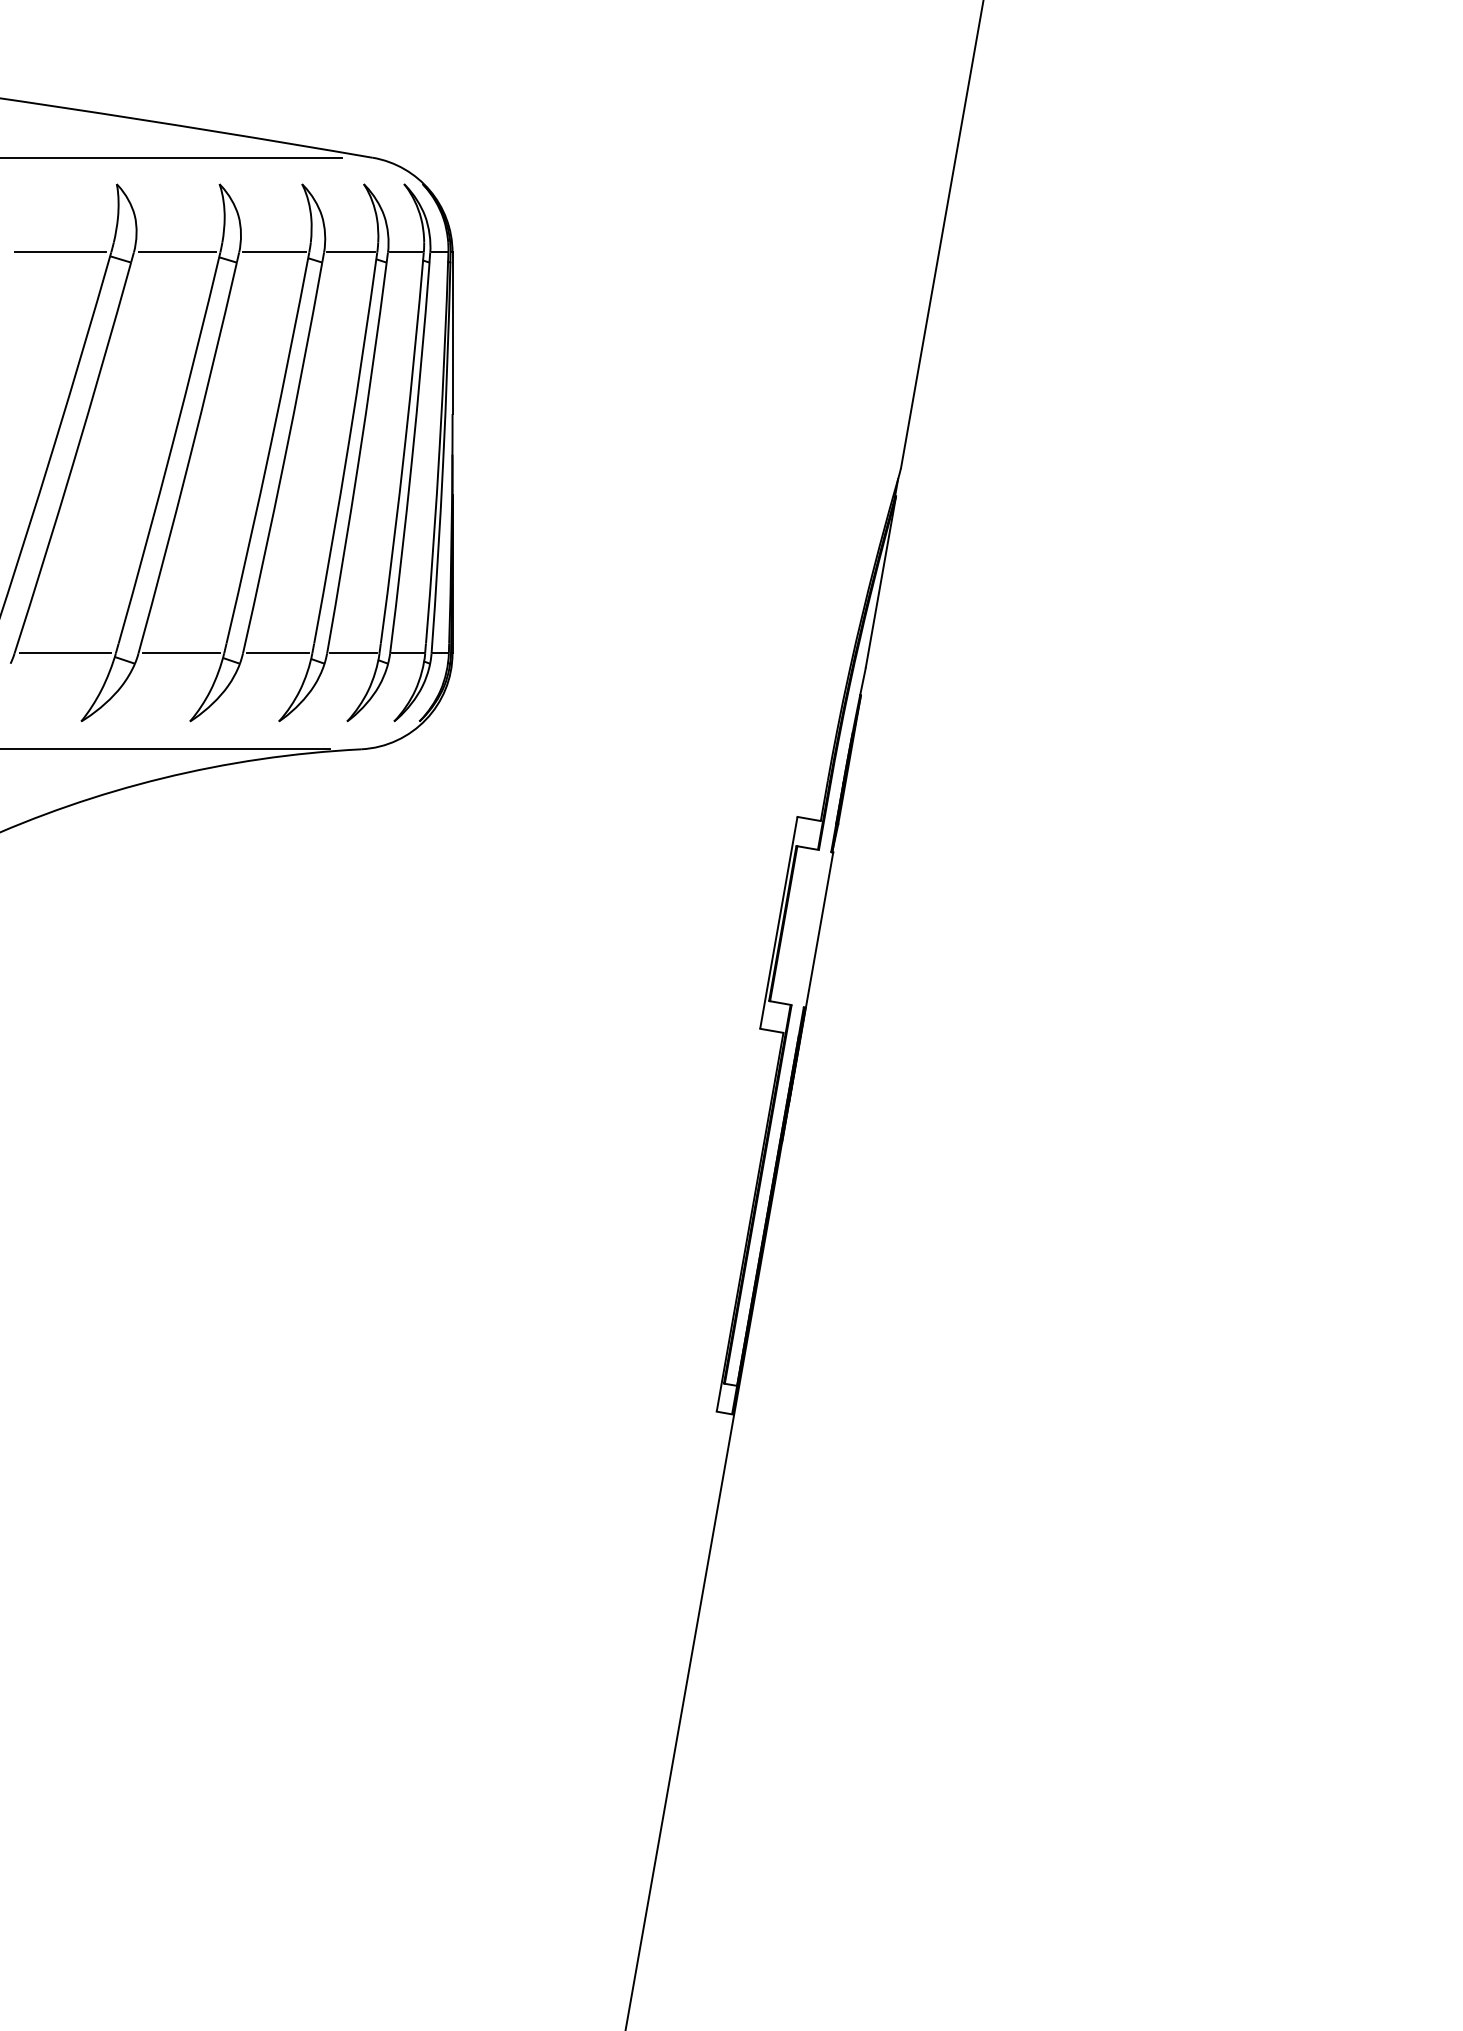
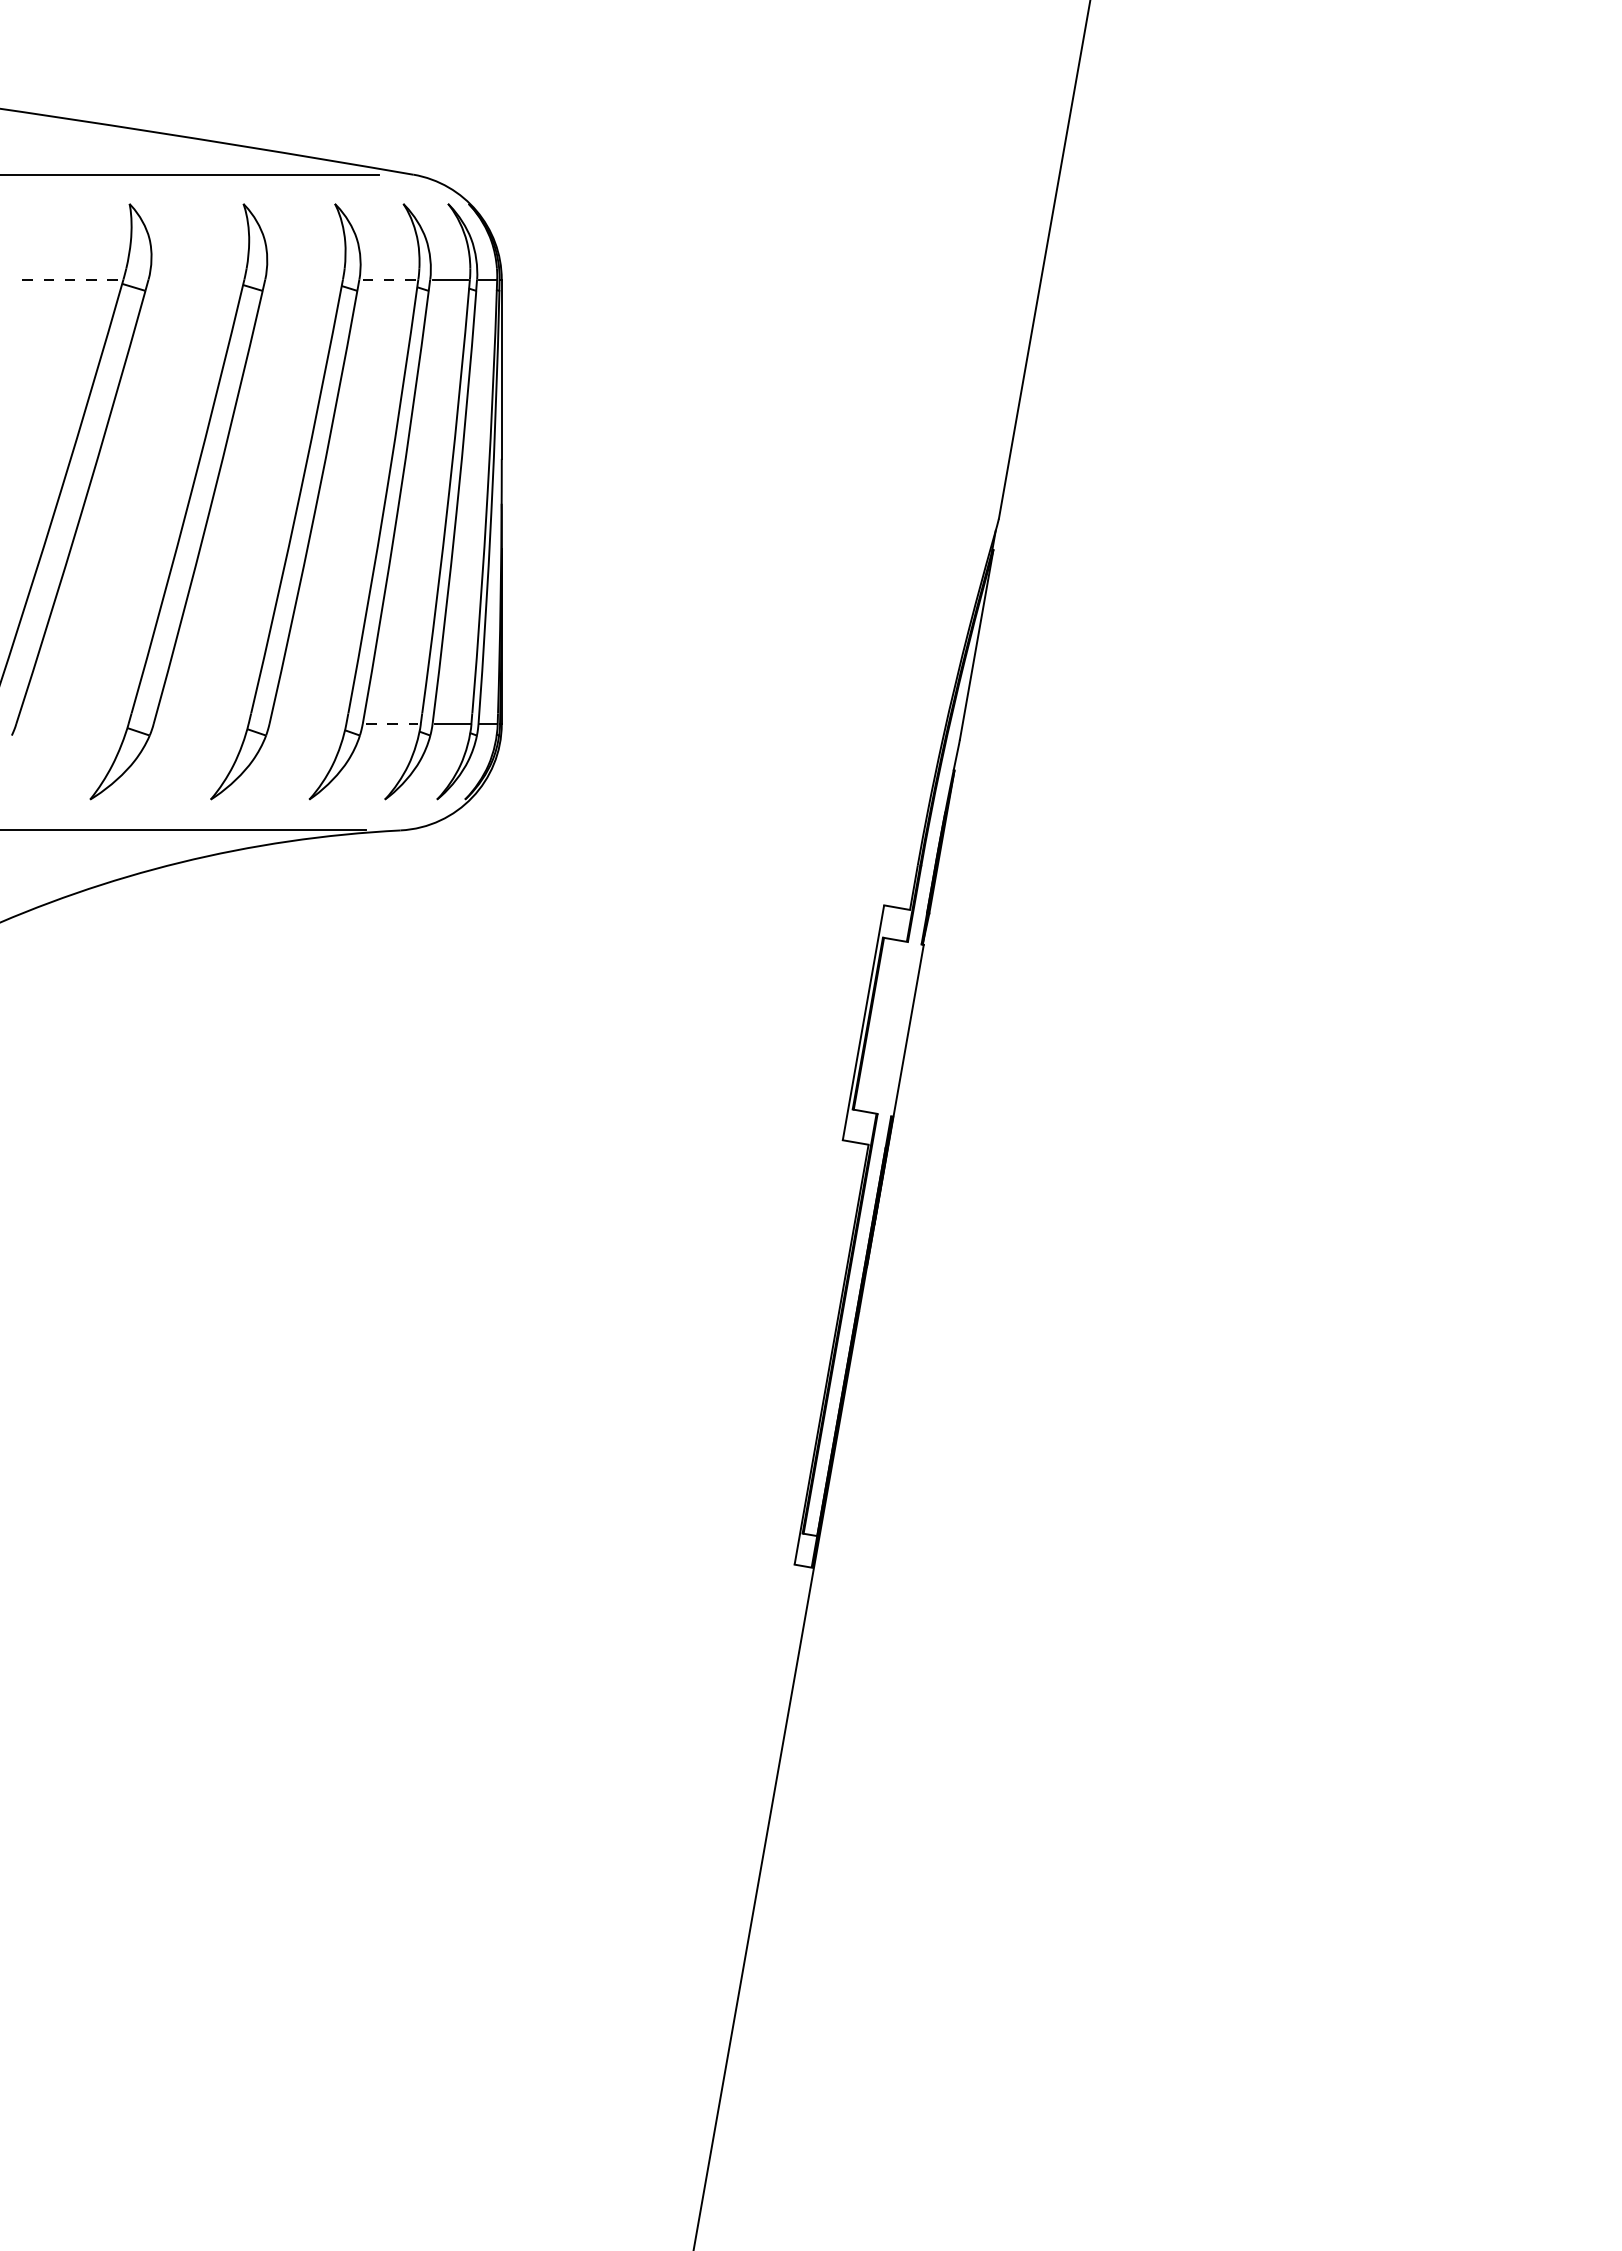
line: (60, 252) -> (67, 279), solid -> dashed
line: (177, 252) -> (196, 279), removed
line: (274, 252) -> (304, 279), removed
line: (351, 252) -> (389, 279), solid -> dashed
line: (65, 652) -> (72, 723), removed
line: (181, 652) -> (201, 723), removed
line: (277, 652) -> (307, 723), removed
line: (353, 652) -> (392, 723), solid -> dashed

